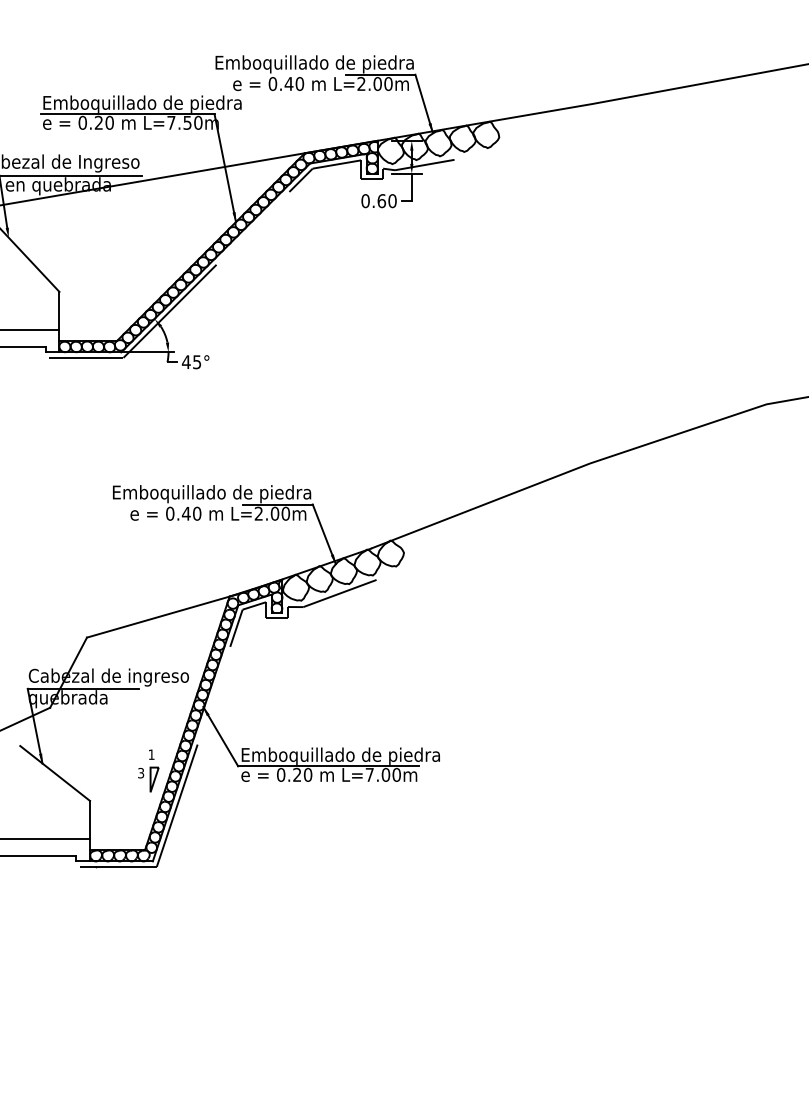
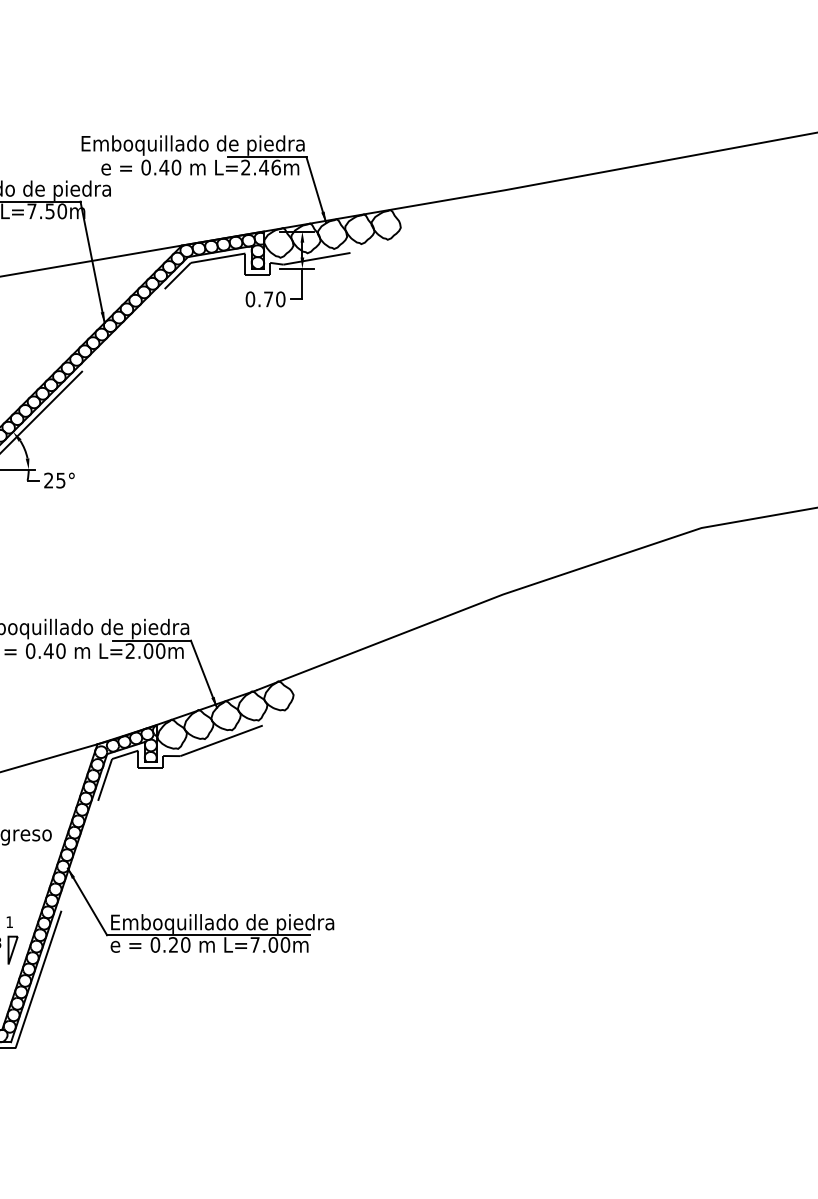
text: (382, 84) -> (269, 168), L=2.00m -> L=2.46m
text: (381, 201) -> (268, 299), 0.60 -> 0.70
text: (185, 361) -> (47, 479), 45° -> 25°

